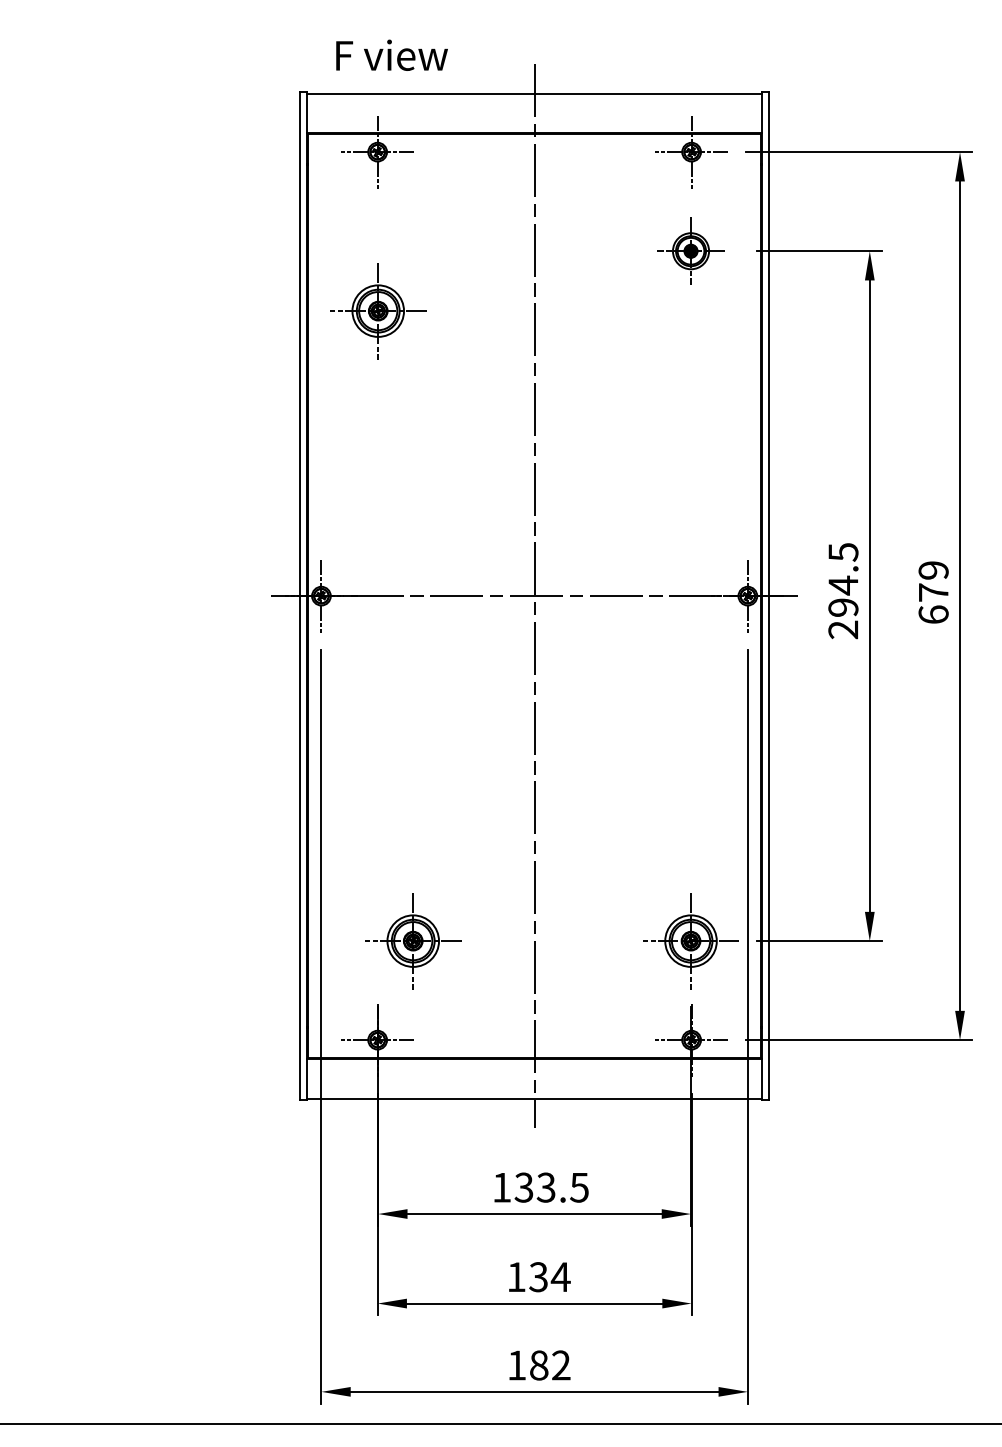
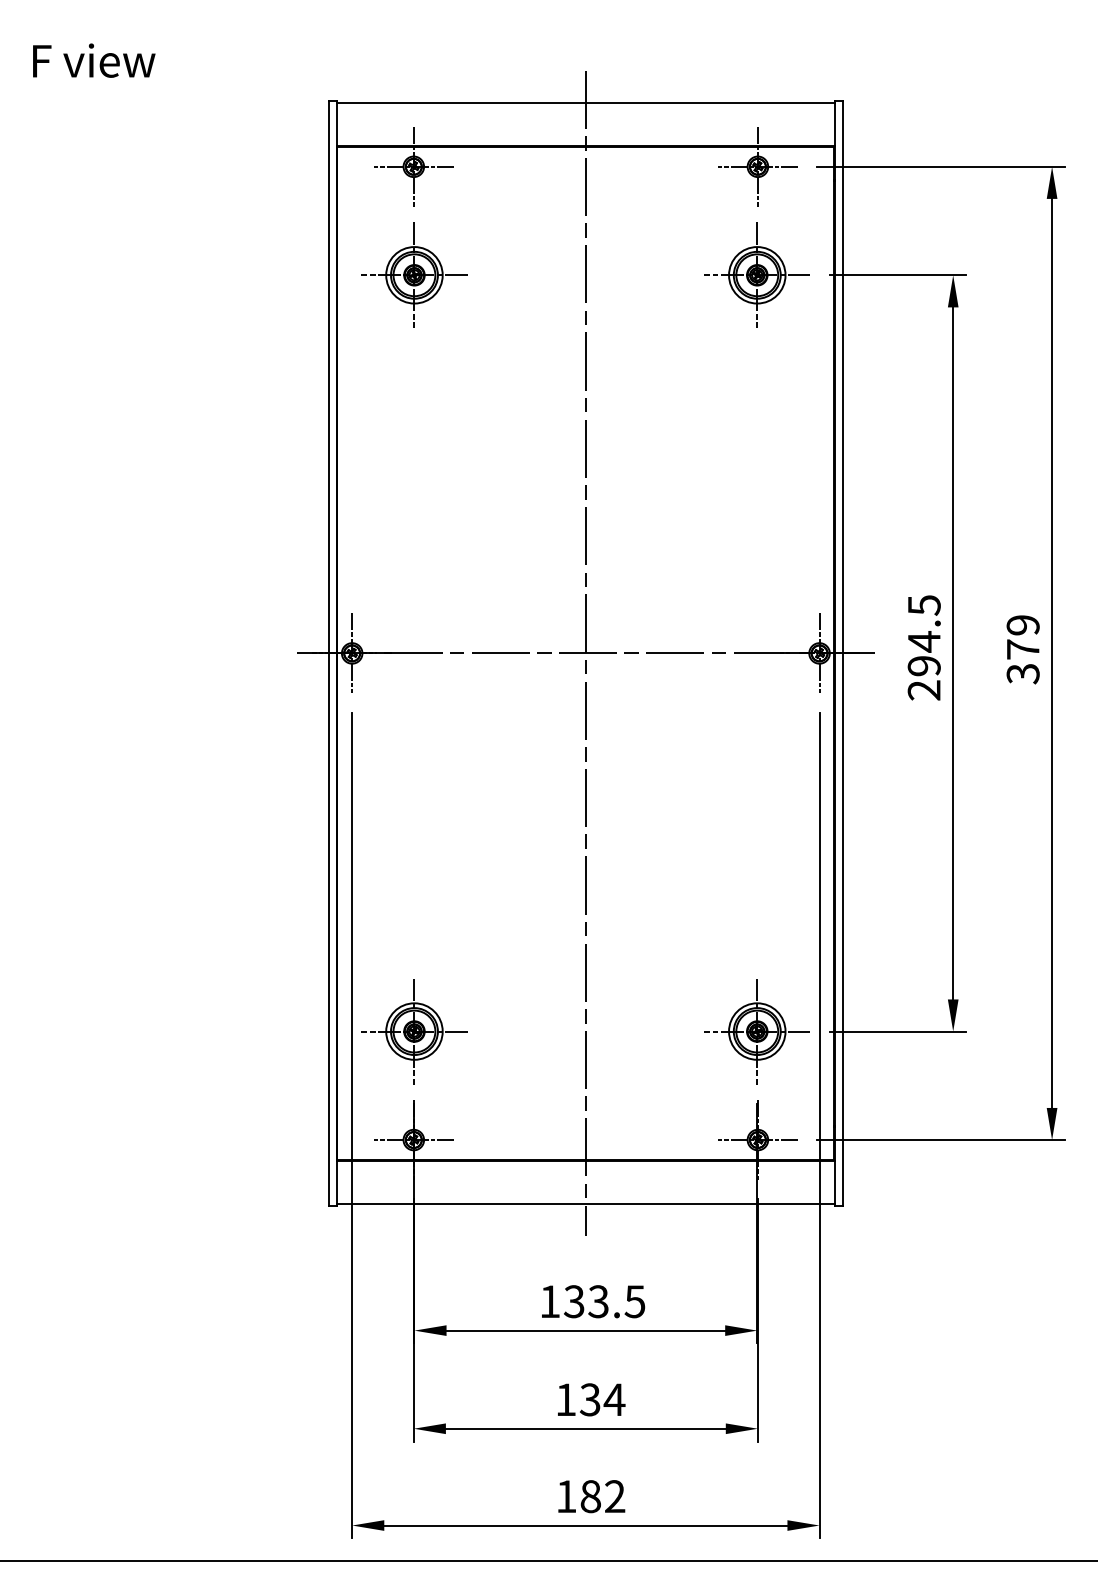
text: (391, 54) -> (93, 59), moved
part: (690, 251) -> (756, 275), size x1.43
part: (378, 311) -> (414, 275), moved
text: (933, 614) -> (1023, 673), 679 -> 379
part: (413, 941) -> (414, 1031), moved

